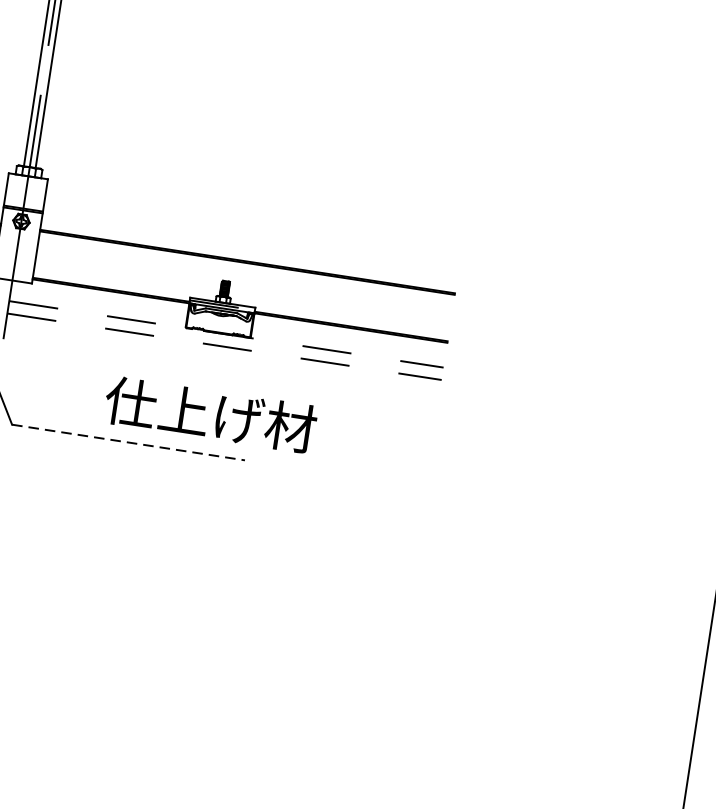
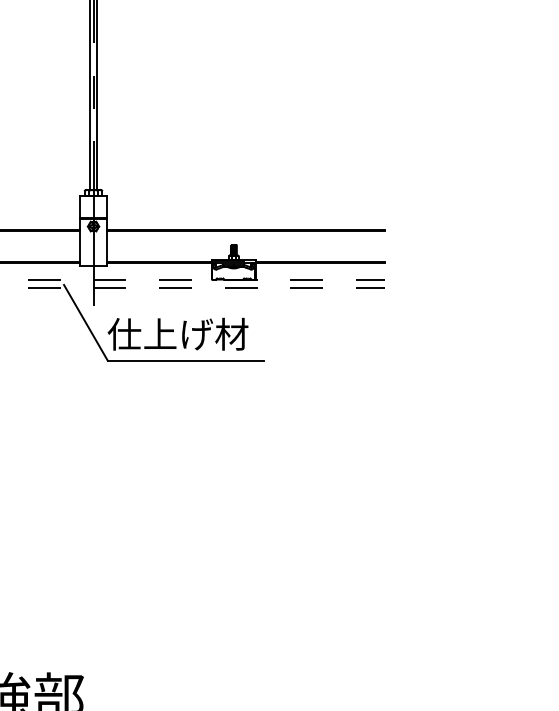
text: (210, 413) -> (177, 333), moved
line: (129, 442) -> (186, 360), dashed -> solid

